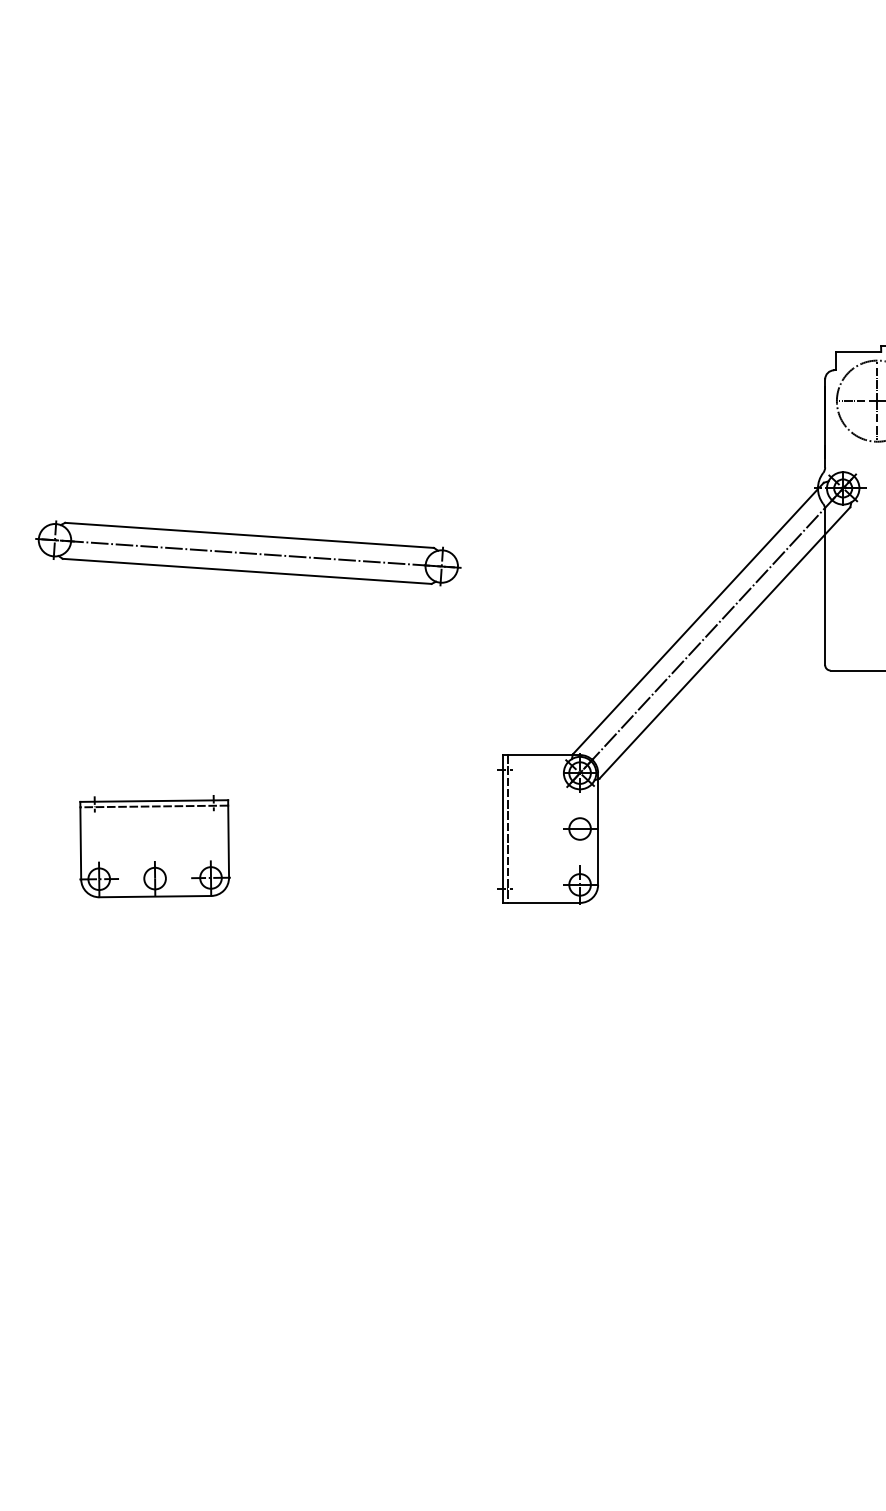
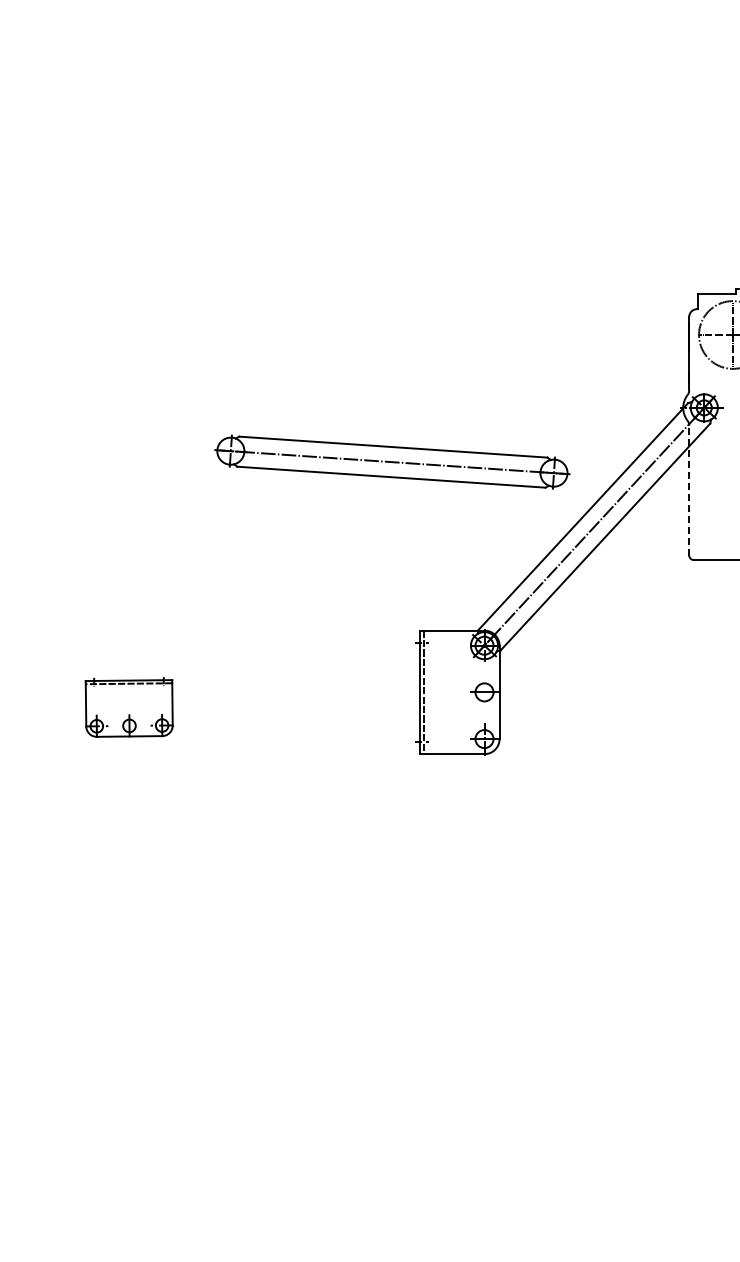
part: (248, 552) -> (392, 461), moved
line: (825, 587) -> (689, 490), solid -> dashed
part: (155, 847) -> (129, 707), size x0.7

